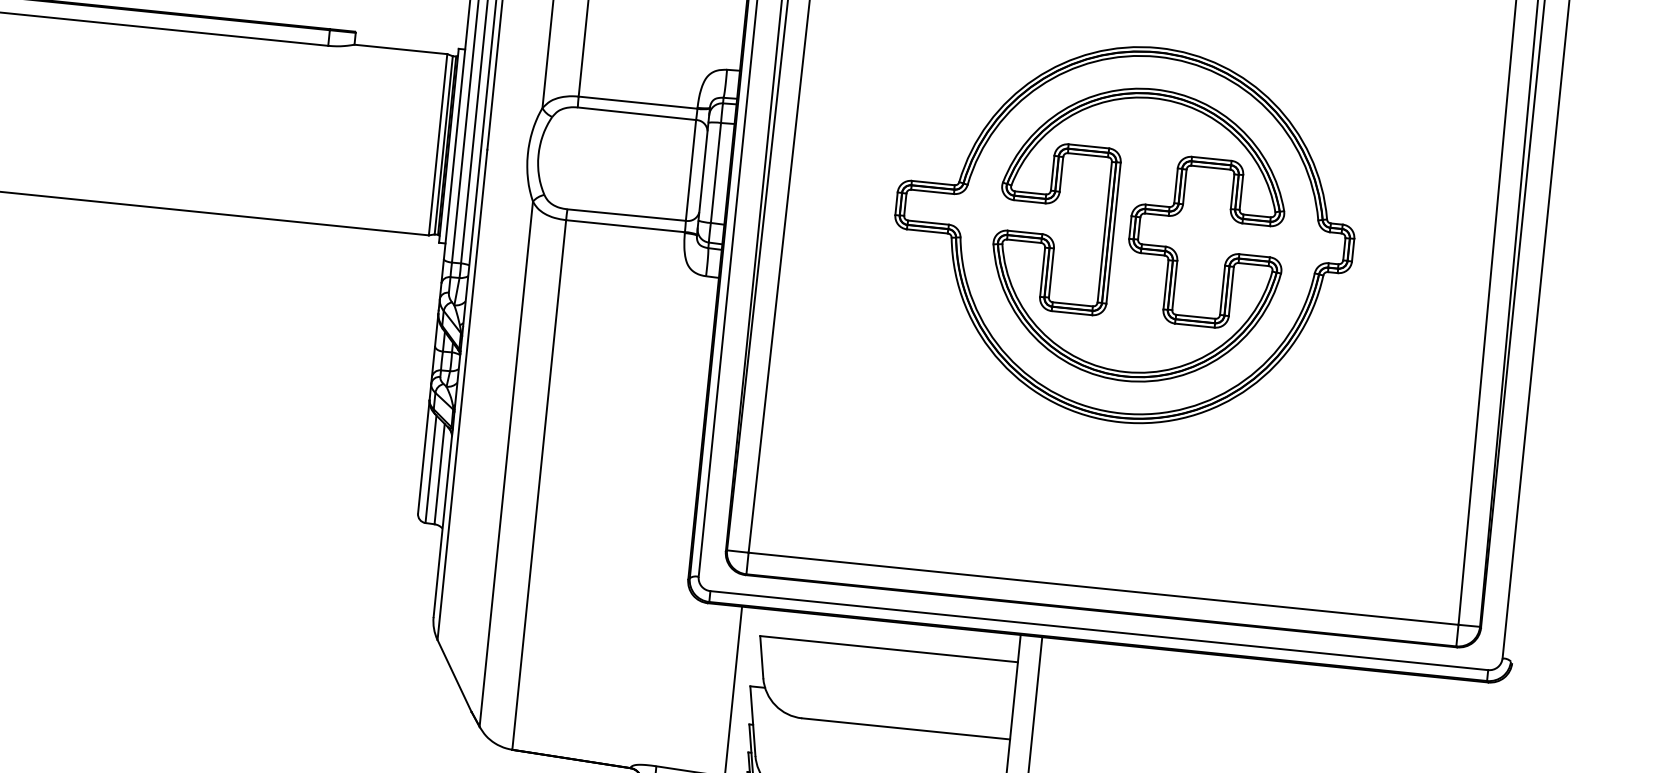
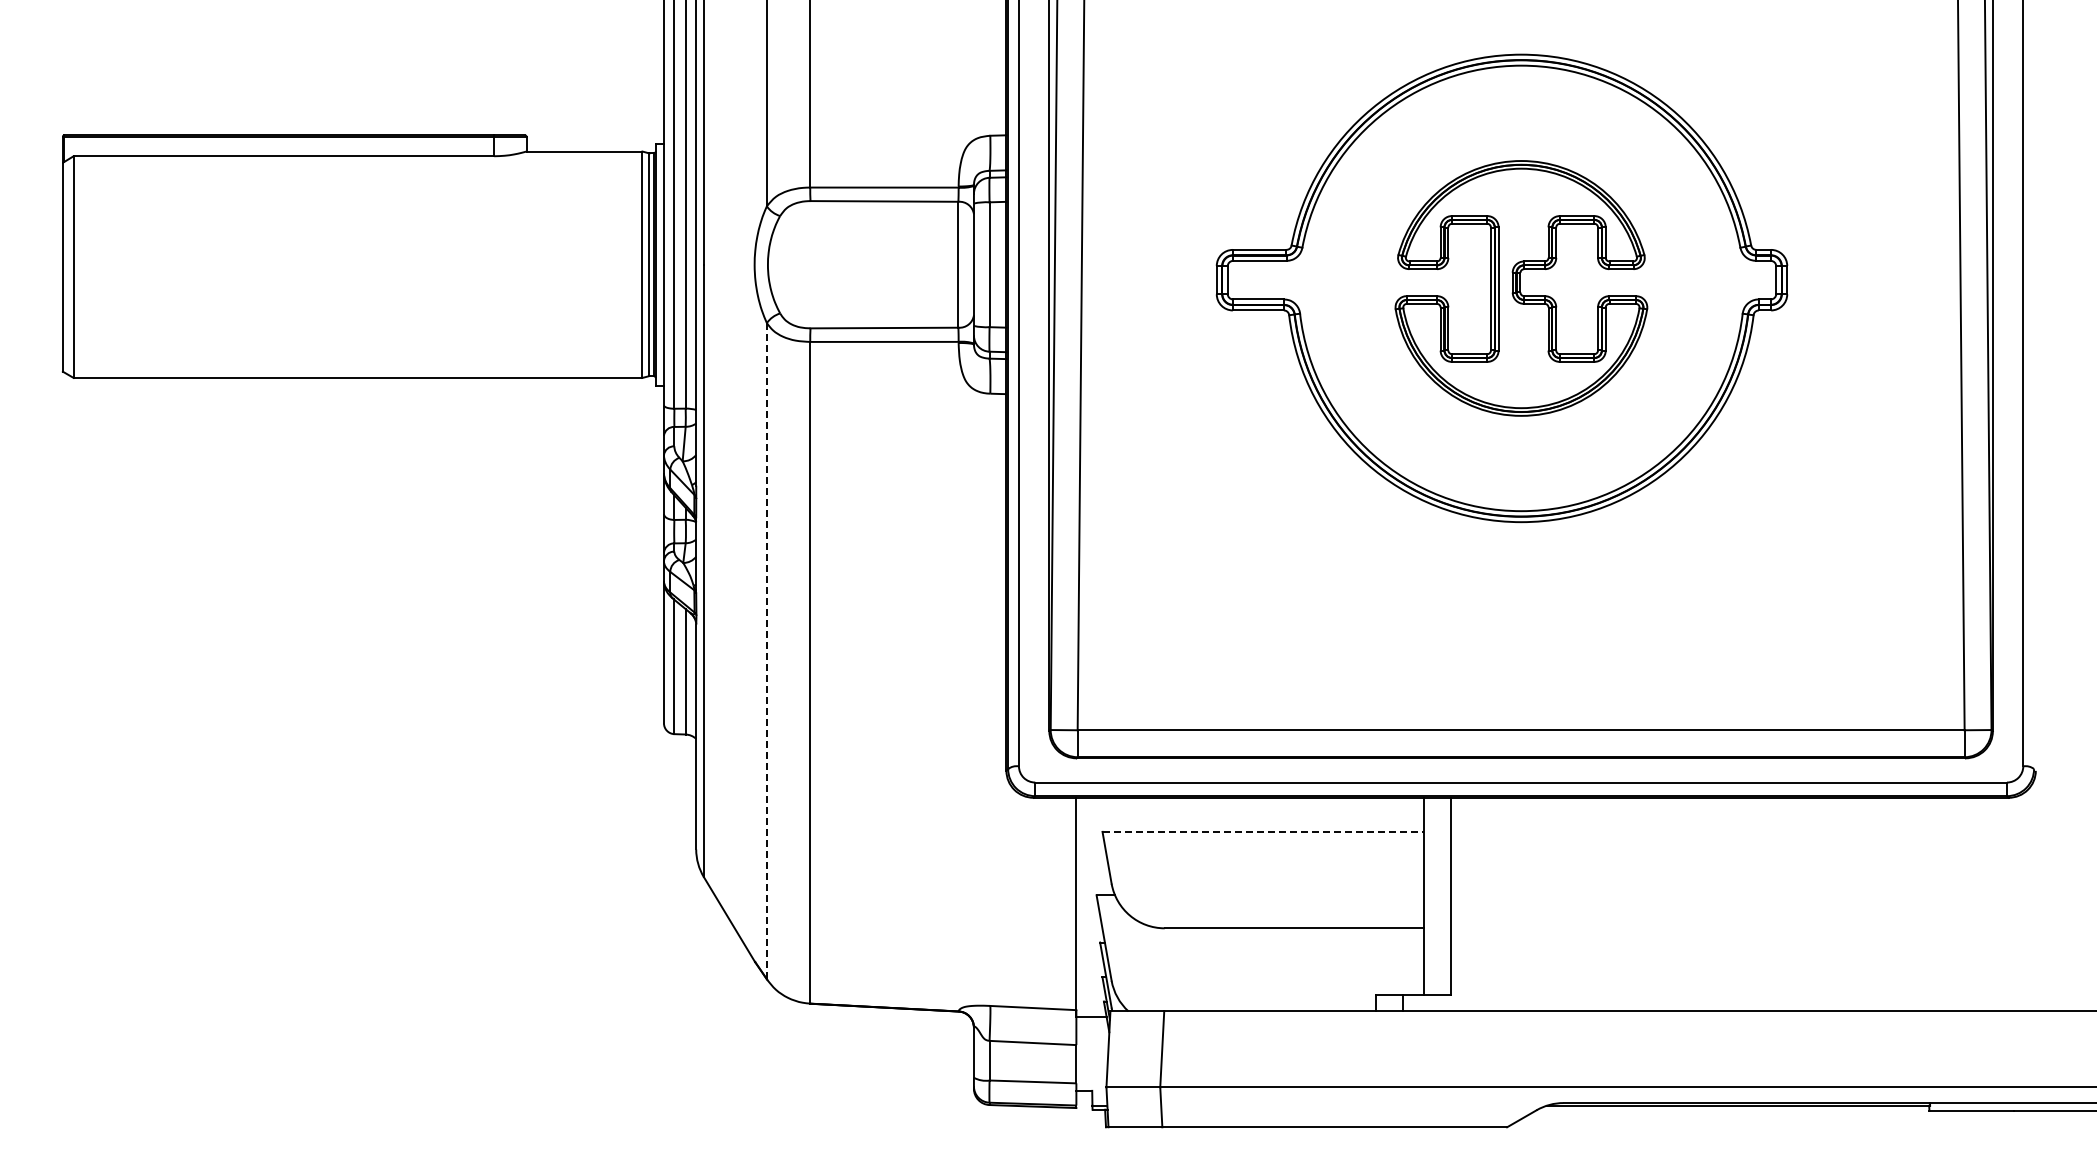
part: (1139, 235) -> (1521, 288), size x0.7
line: (506, 463) -> (766, 650), solid -> dashed
line: (889, 648) -> (1263, 831), solid -> dashed

